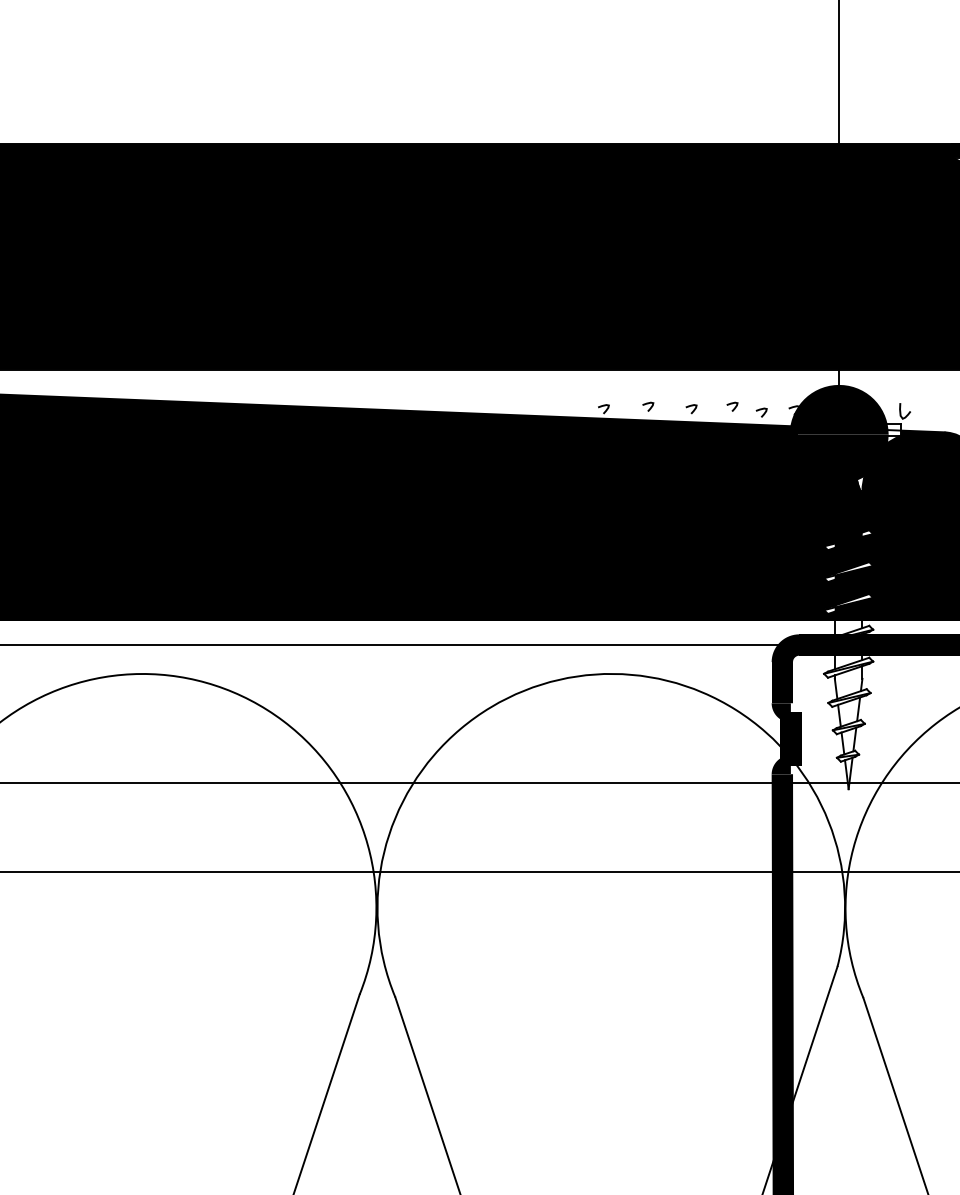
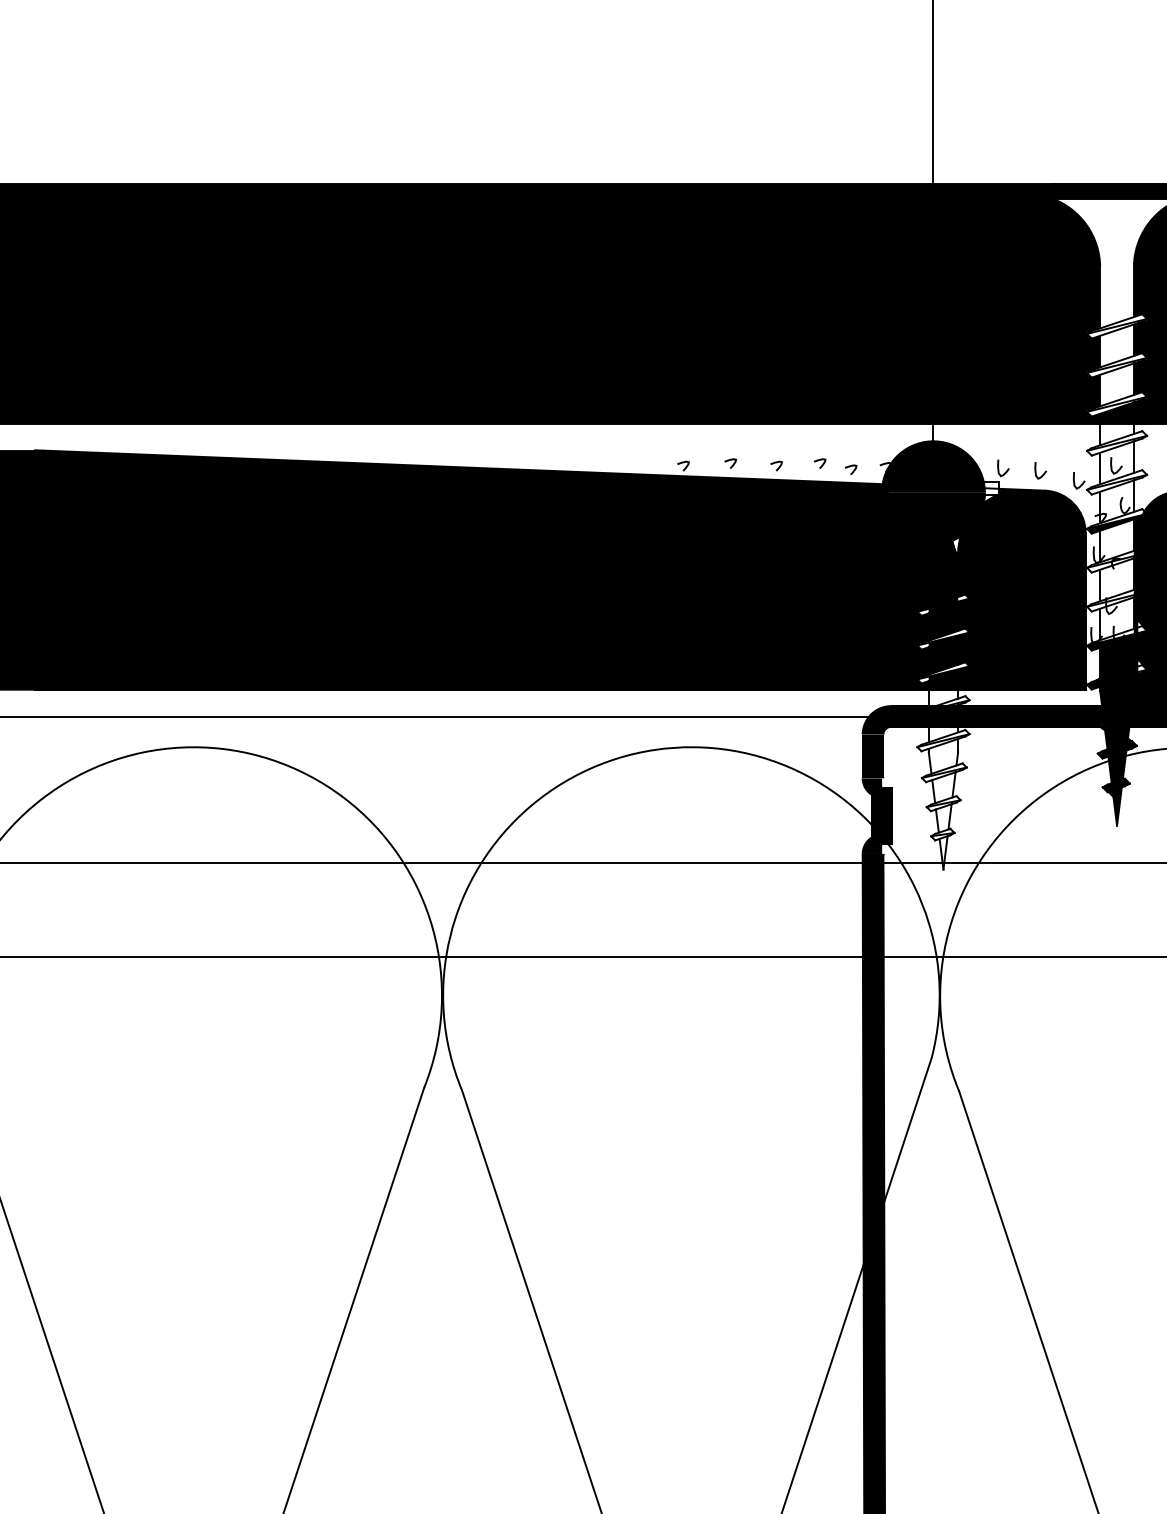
curve: (936, 413) -> (1036, 470), added

